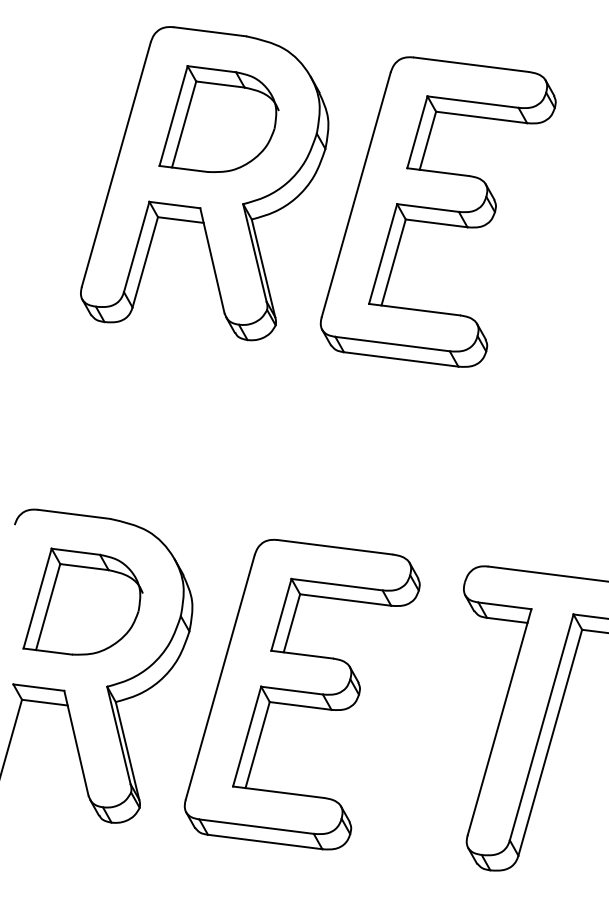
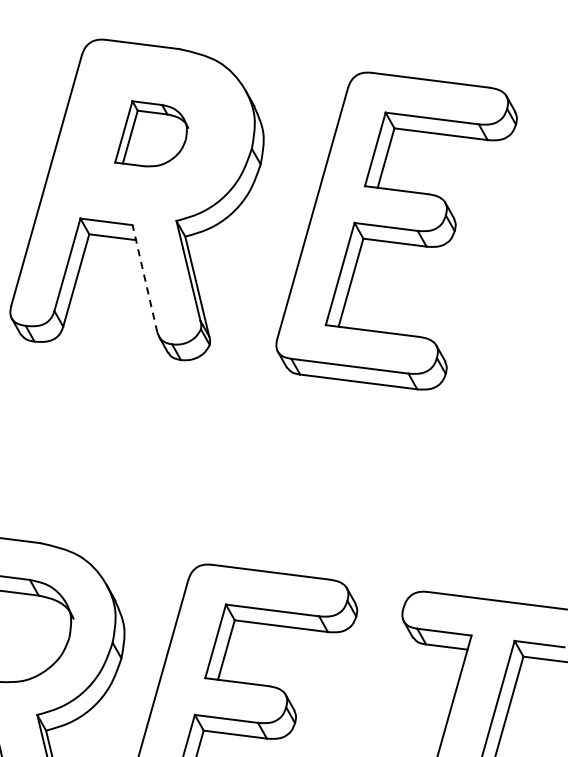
part: (218, 118) -> (151, 133), size x0.6
part: (437, 211) -> (395, 230), moved
line: (212, 260) -> (145, 278), solid -> dashed

